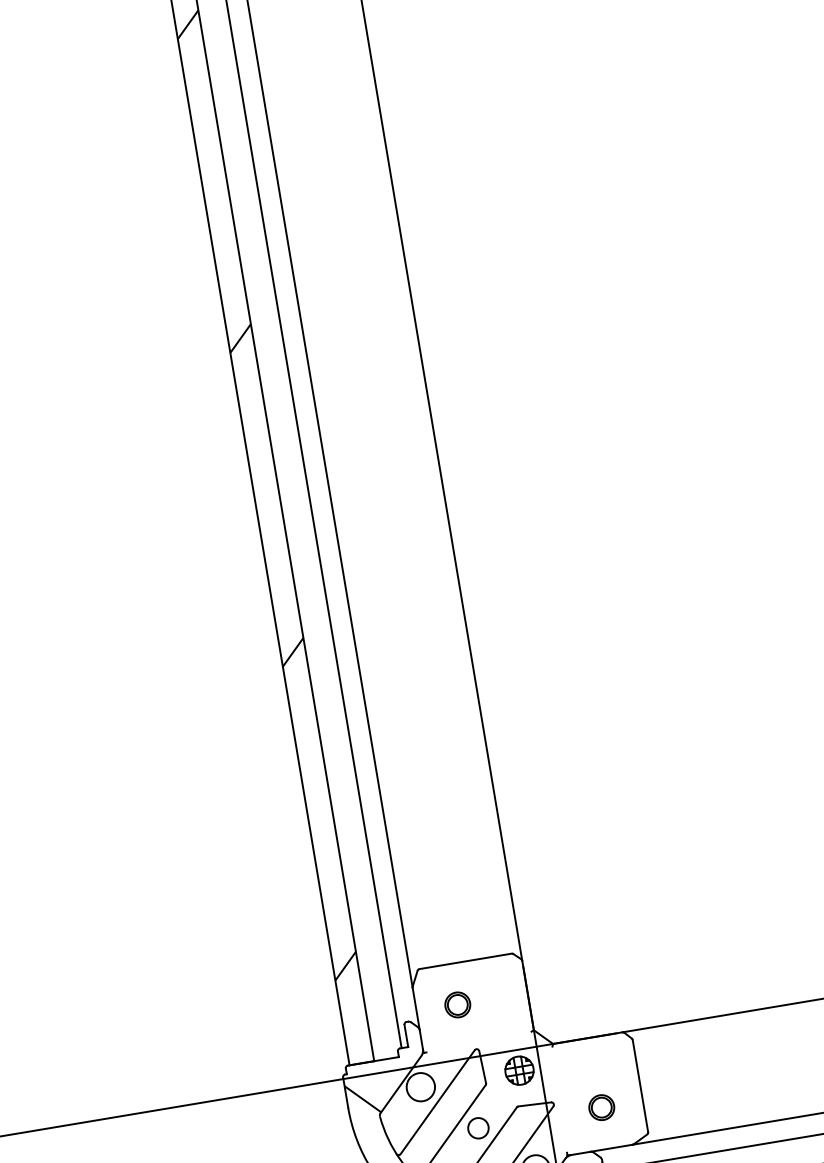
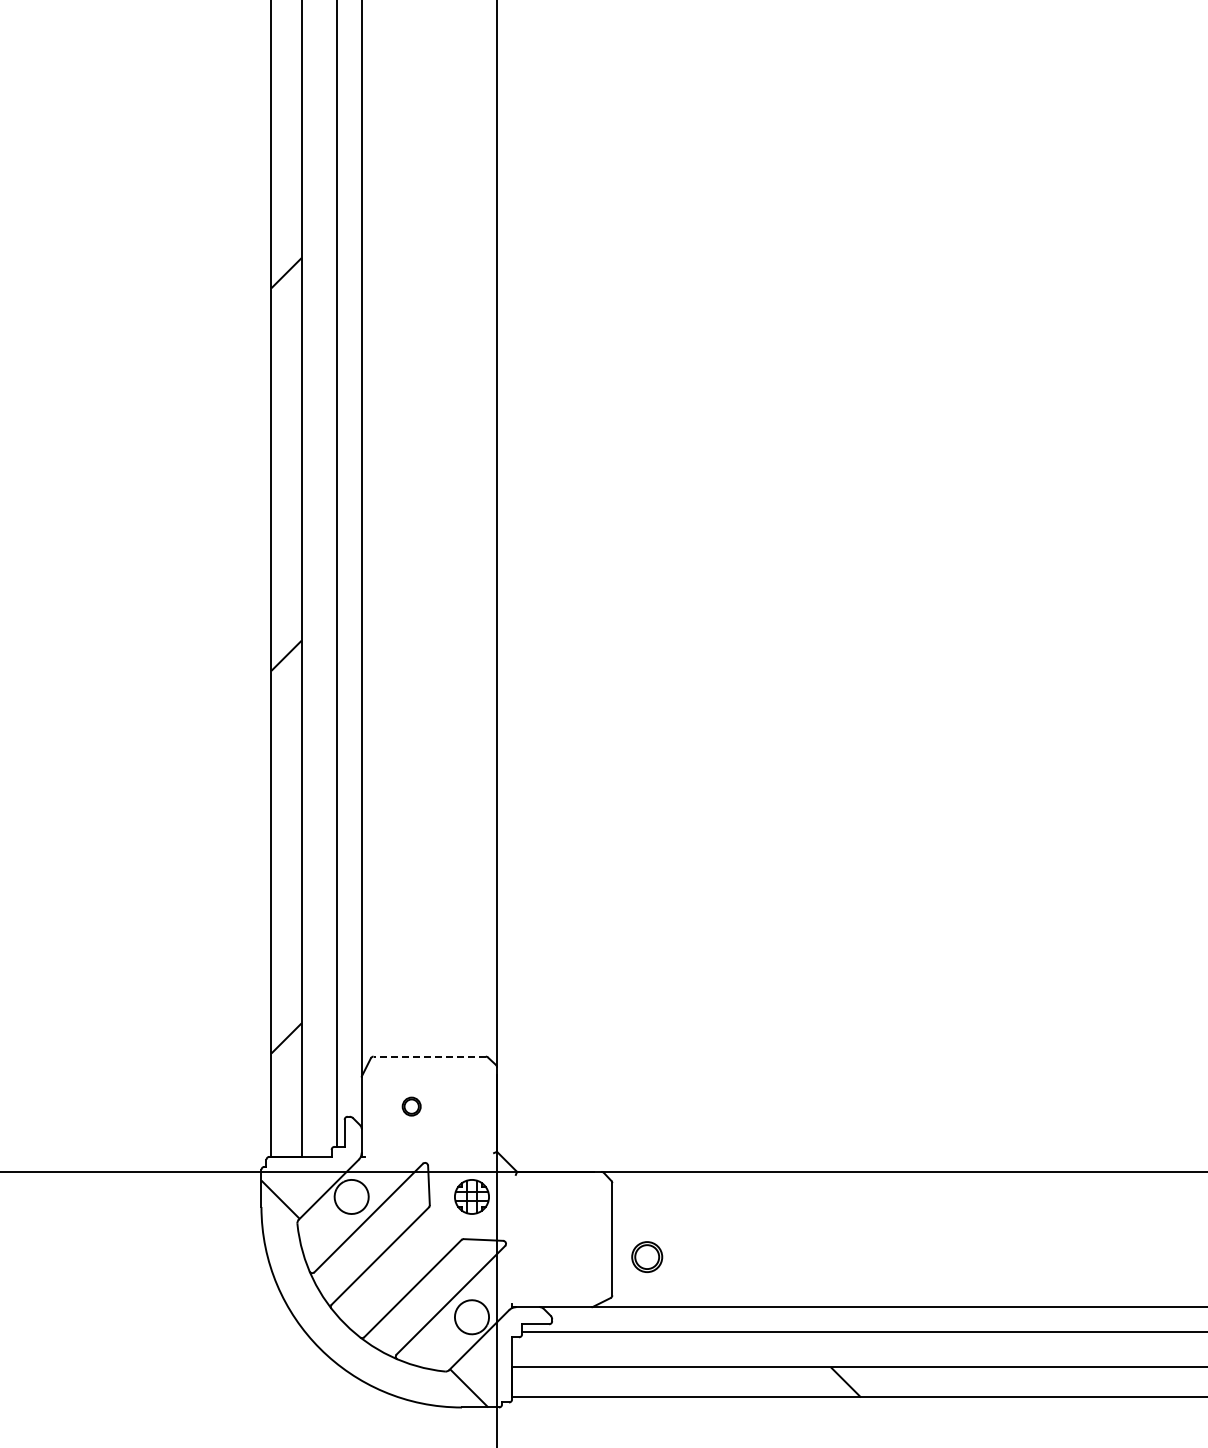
line: (465, 961) -> (429, 1056), solid -> dashed
part: (457, 1004) -> (411, 1106), size x0.6
part: (601, 1107) -> (647, 1256), moved
circle: (478, 1127) -> (411, 1256), removed

